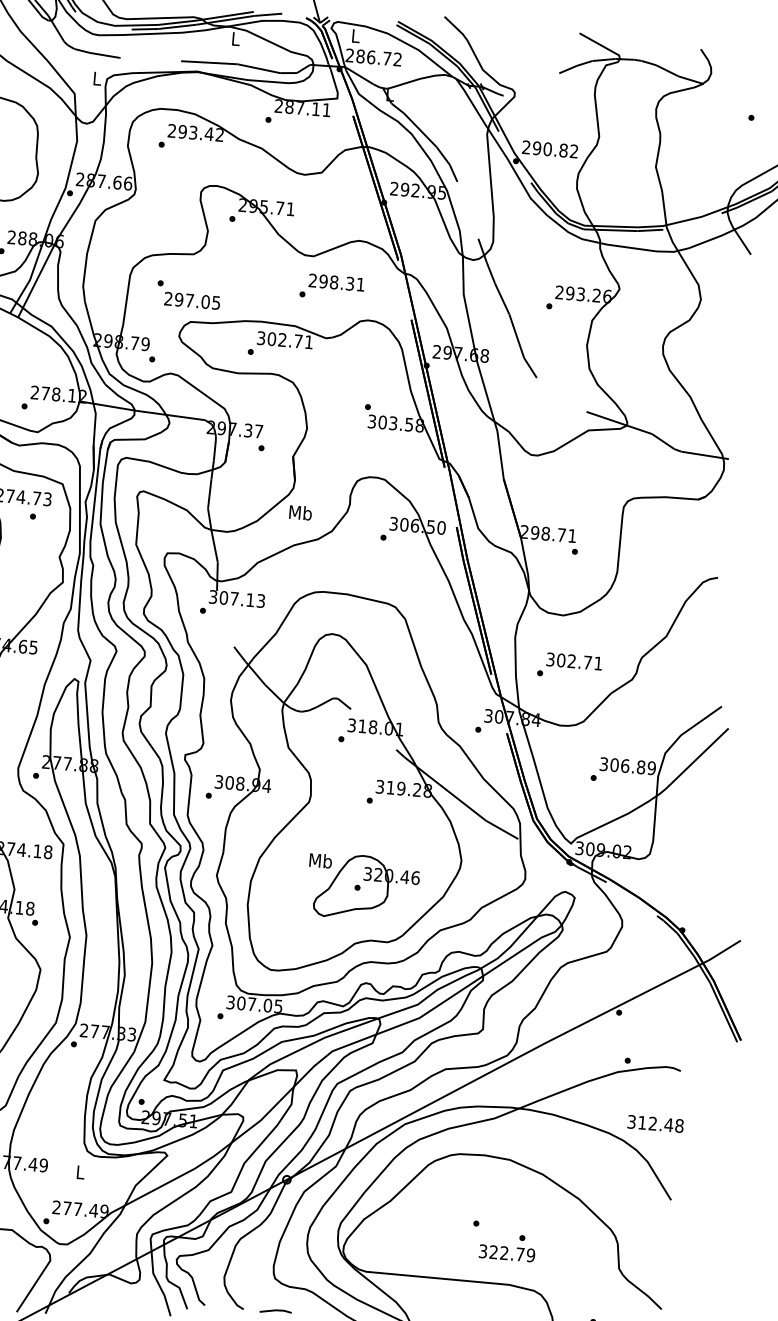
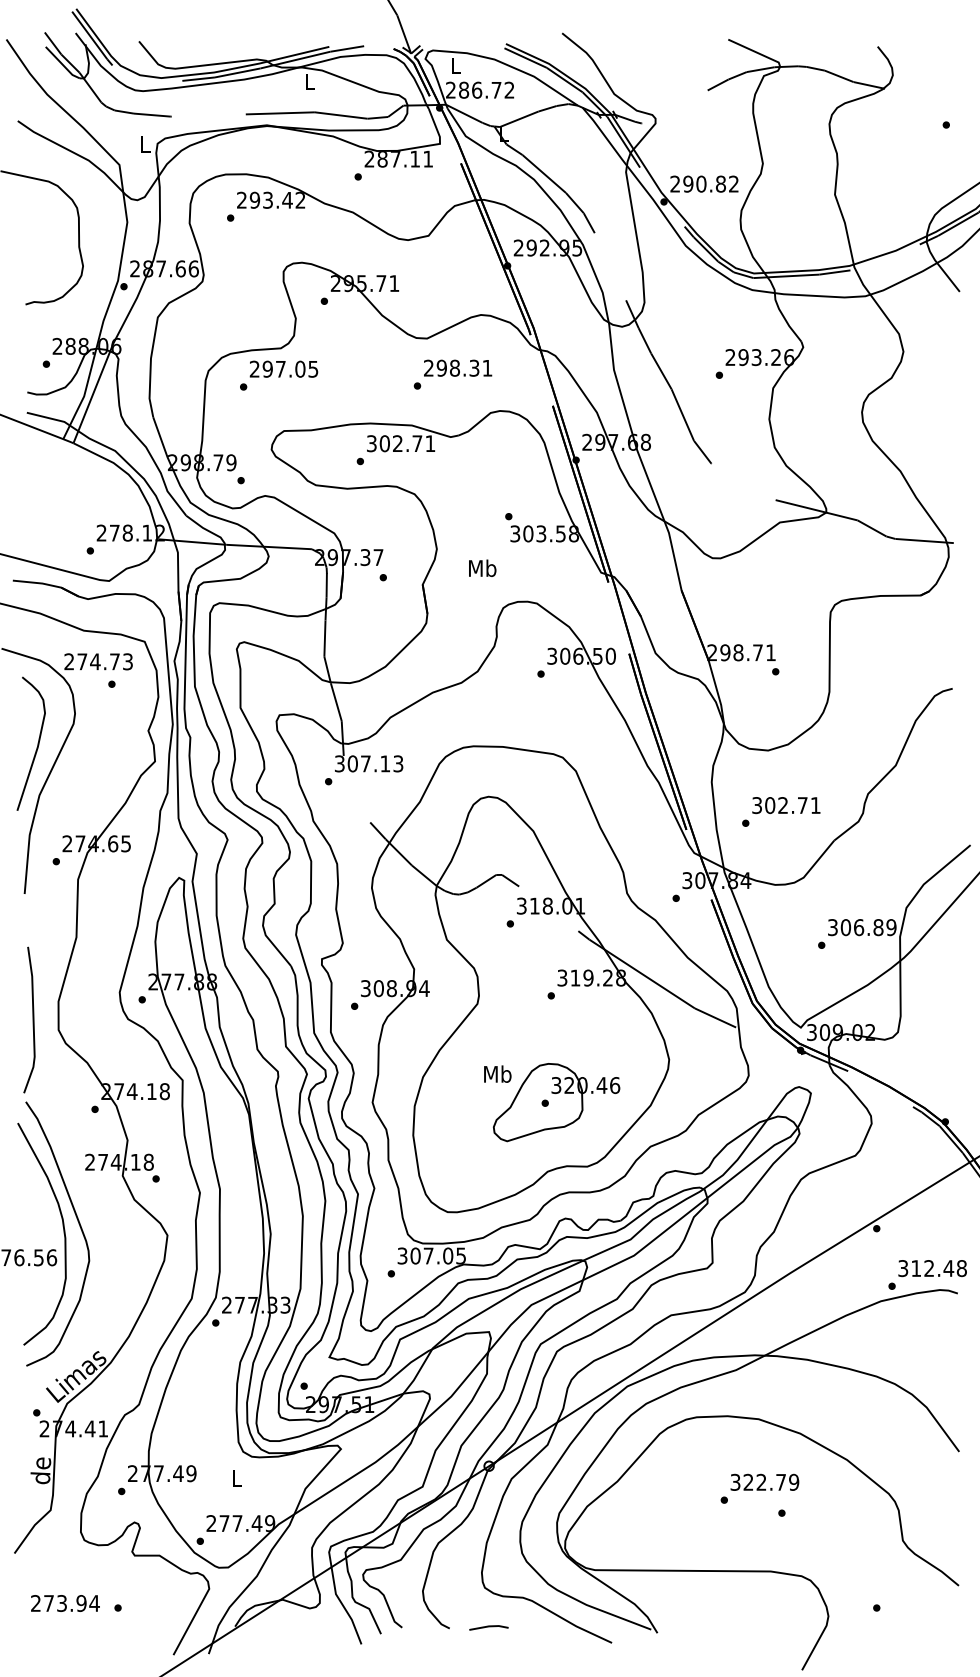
text: (191, 300) -> (283, 368), moved
text: (300, 512) -> (482, 567), moved
text: (655, 1123) -> (932, 1268), moved
text: (506, 1252) -> (764, 1481), moved

